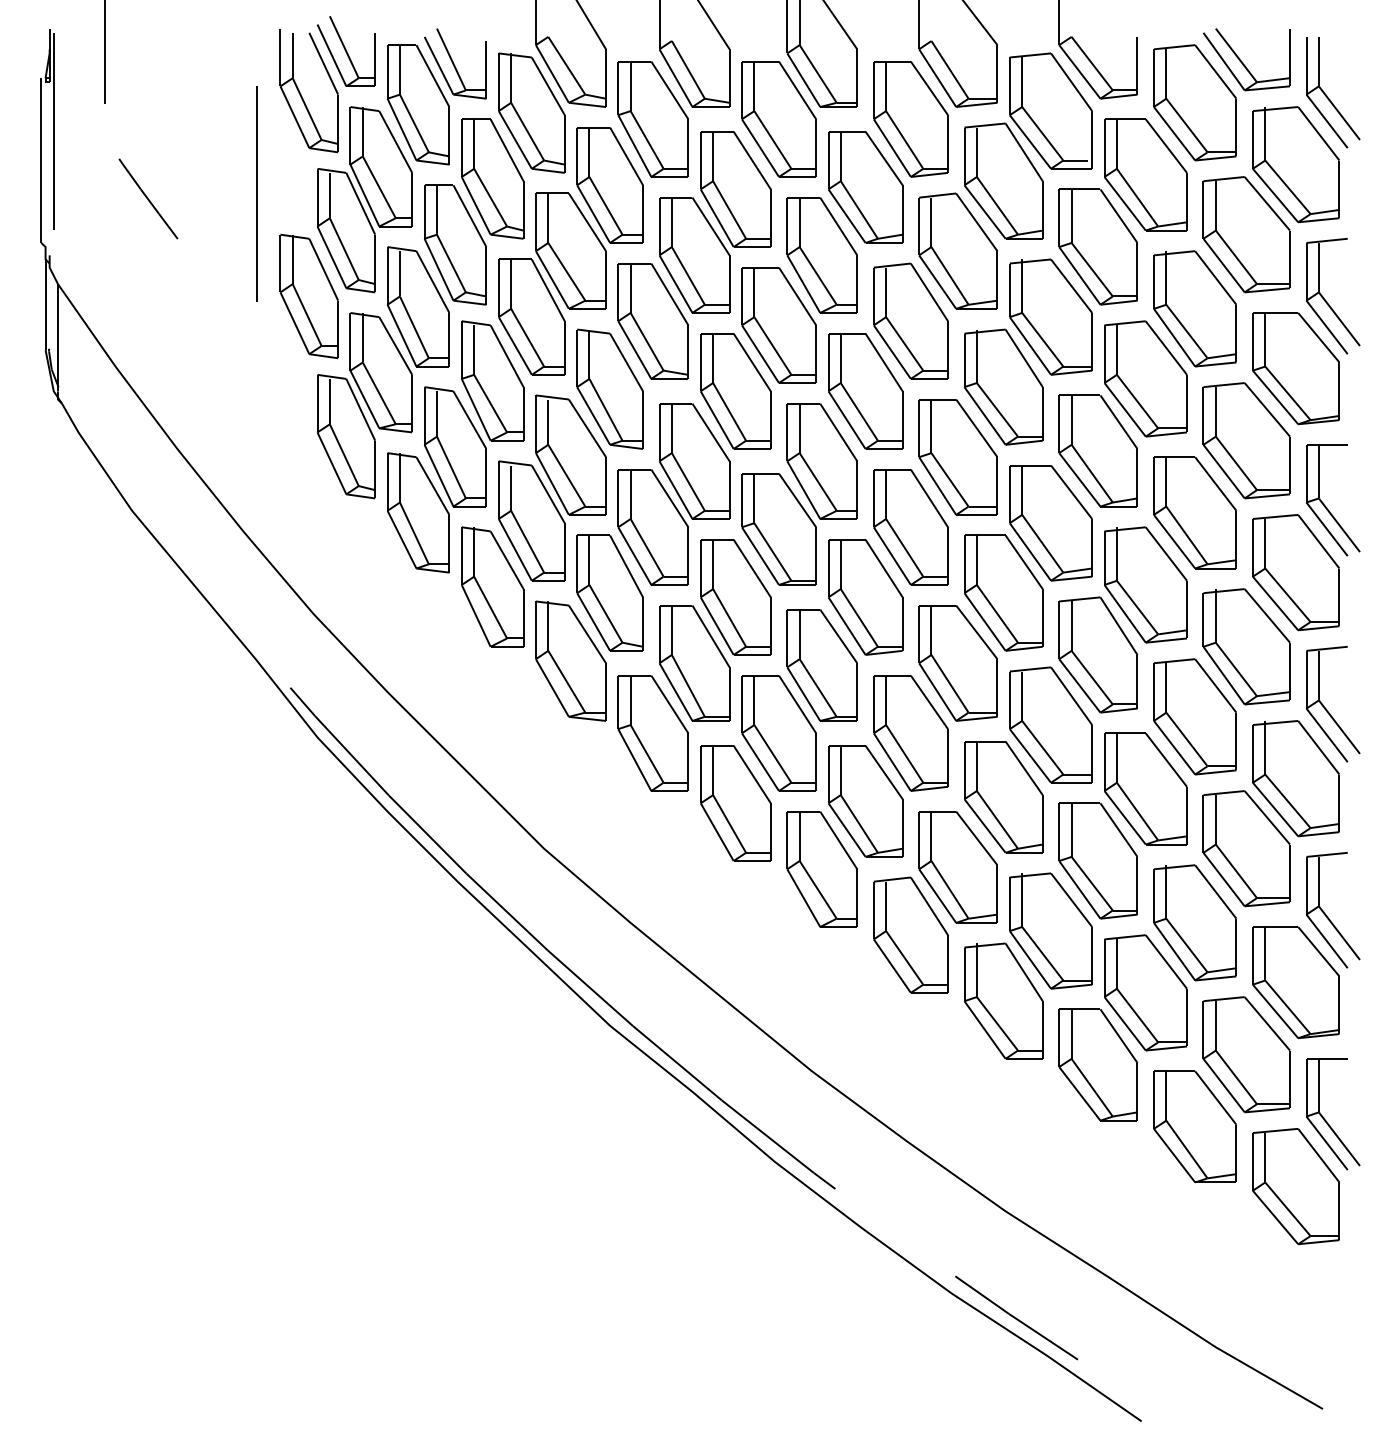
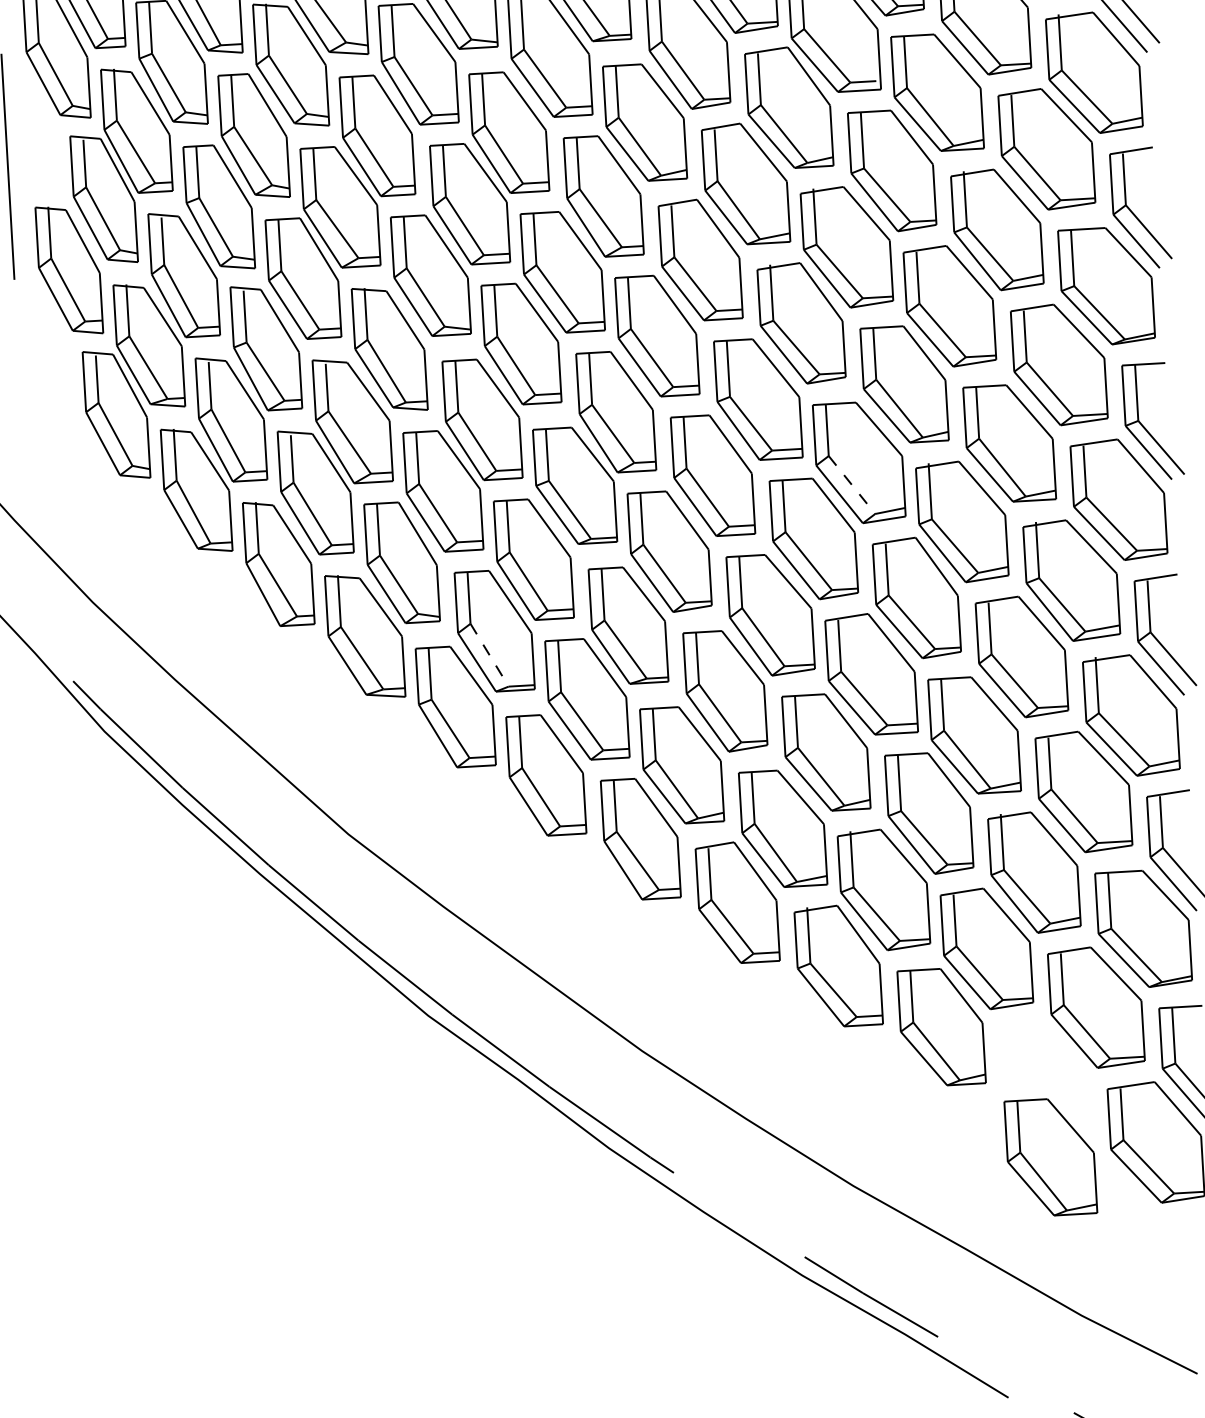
line: (1043, 544) -> (852, 485), solid -> dashed
line: (688, 686) -> (489, 655), solid -> dashed
part: (1194, 1126) -> (1050, 1157), moved

